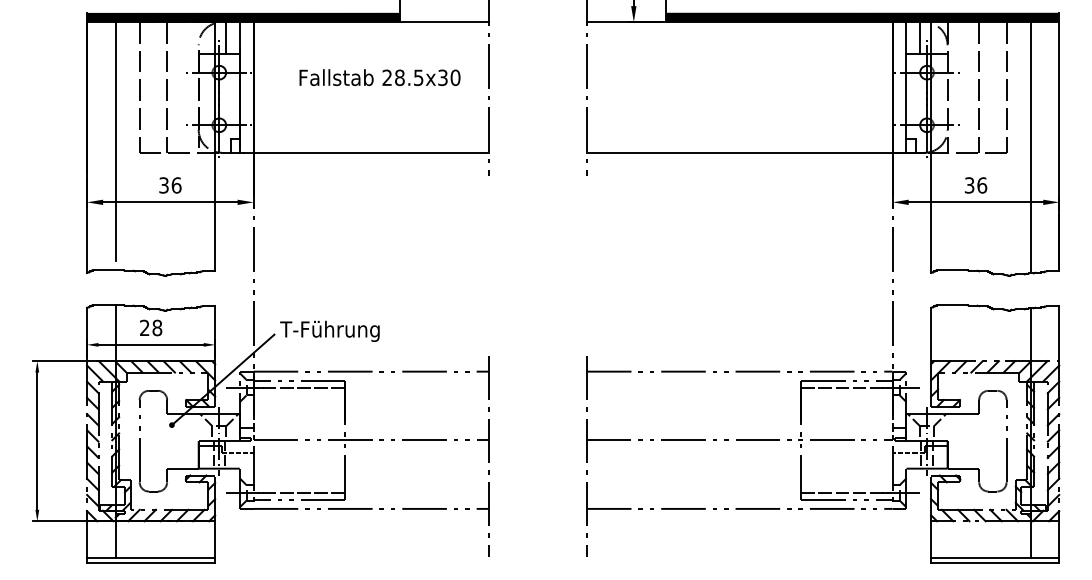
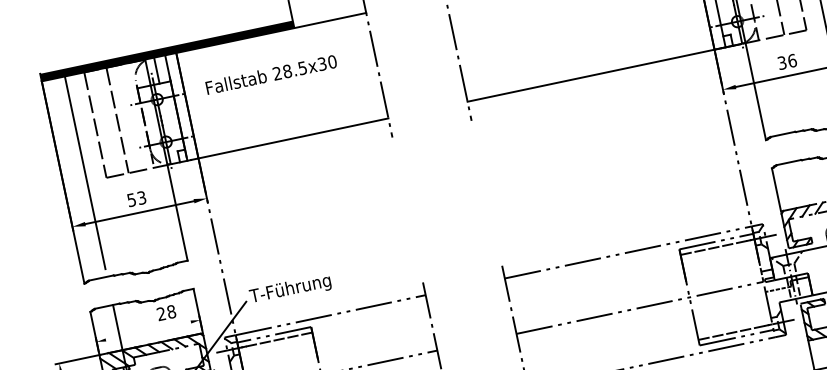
text: (379, 77) -> (270, 74), moved
text: (170, 185) -> (136, 199), 36 -> 53
text: (151, 327) -> (166, 312), moved
line: (150, 344) -> (147, 330), removed

